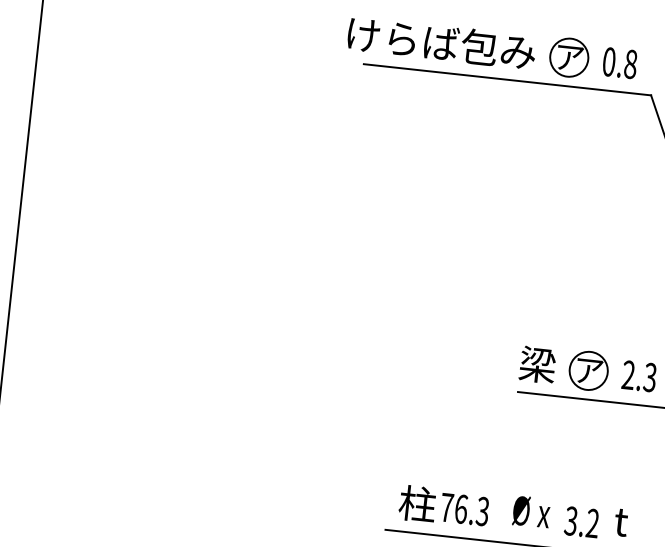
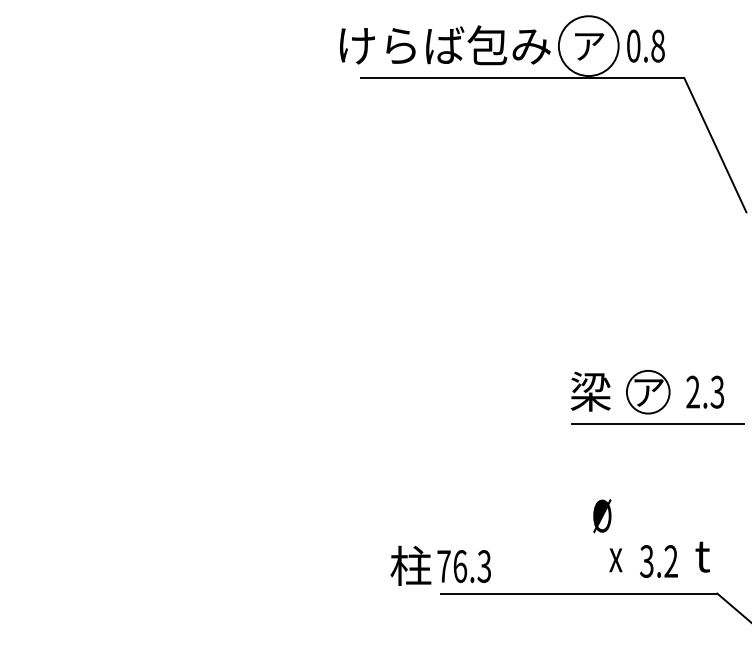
circle: (569, 57) -> (588, 45), size x1.4
text: (443, 506) -> (440, 565), moved
text: (521, 511) -> (602, 516), moved

